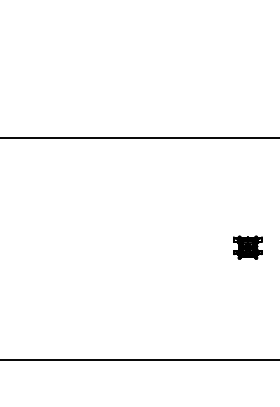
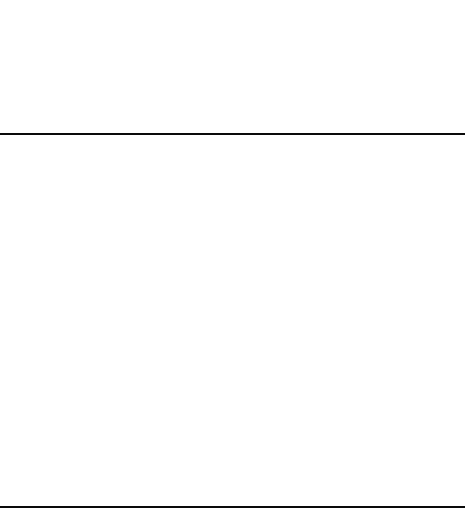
part: (247, 247) -> (405, 318), removed

